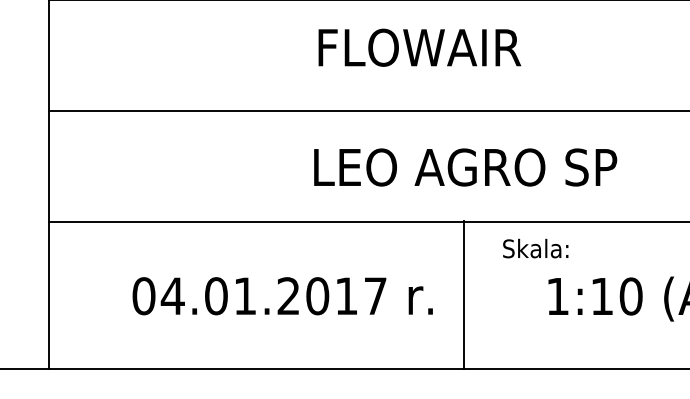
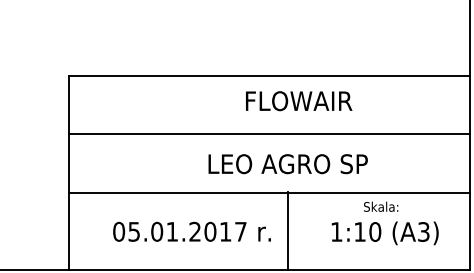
text: (420, 48) -> (299, 101), moved
text: (536, 248) -> (381, 206), moved
text: (173, 295) -> (134, 231), 04.01.2017 -> 05.01.2017

